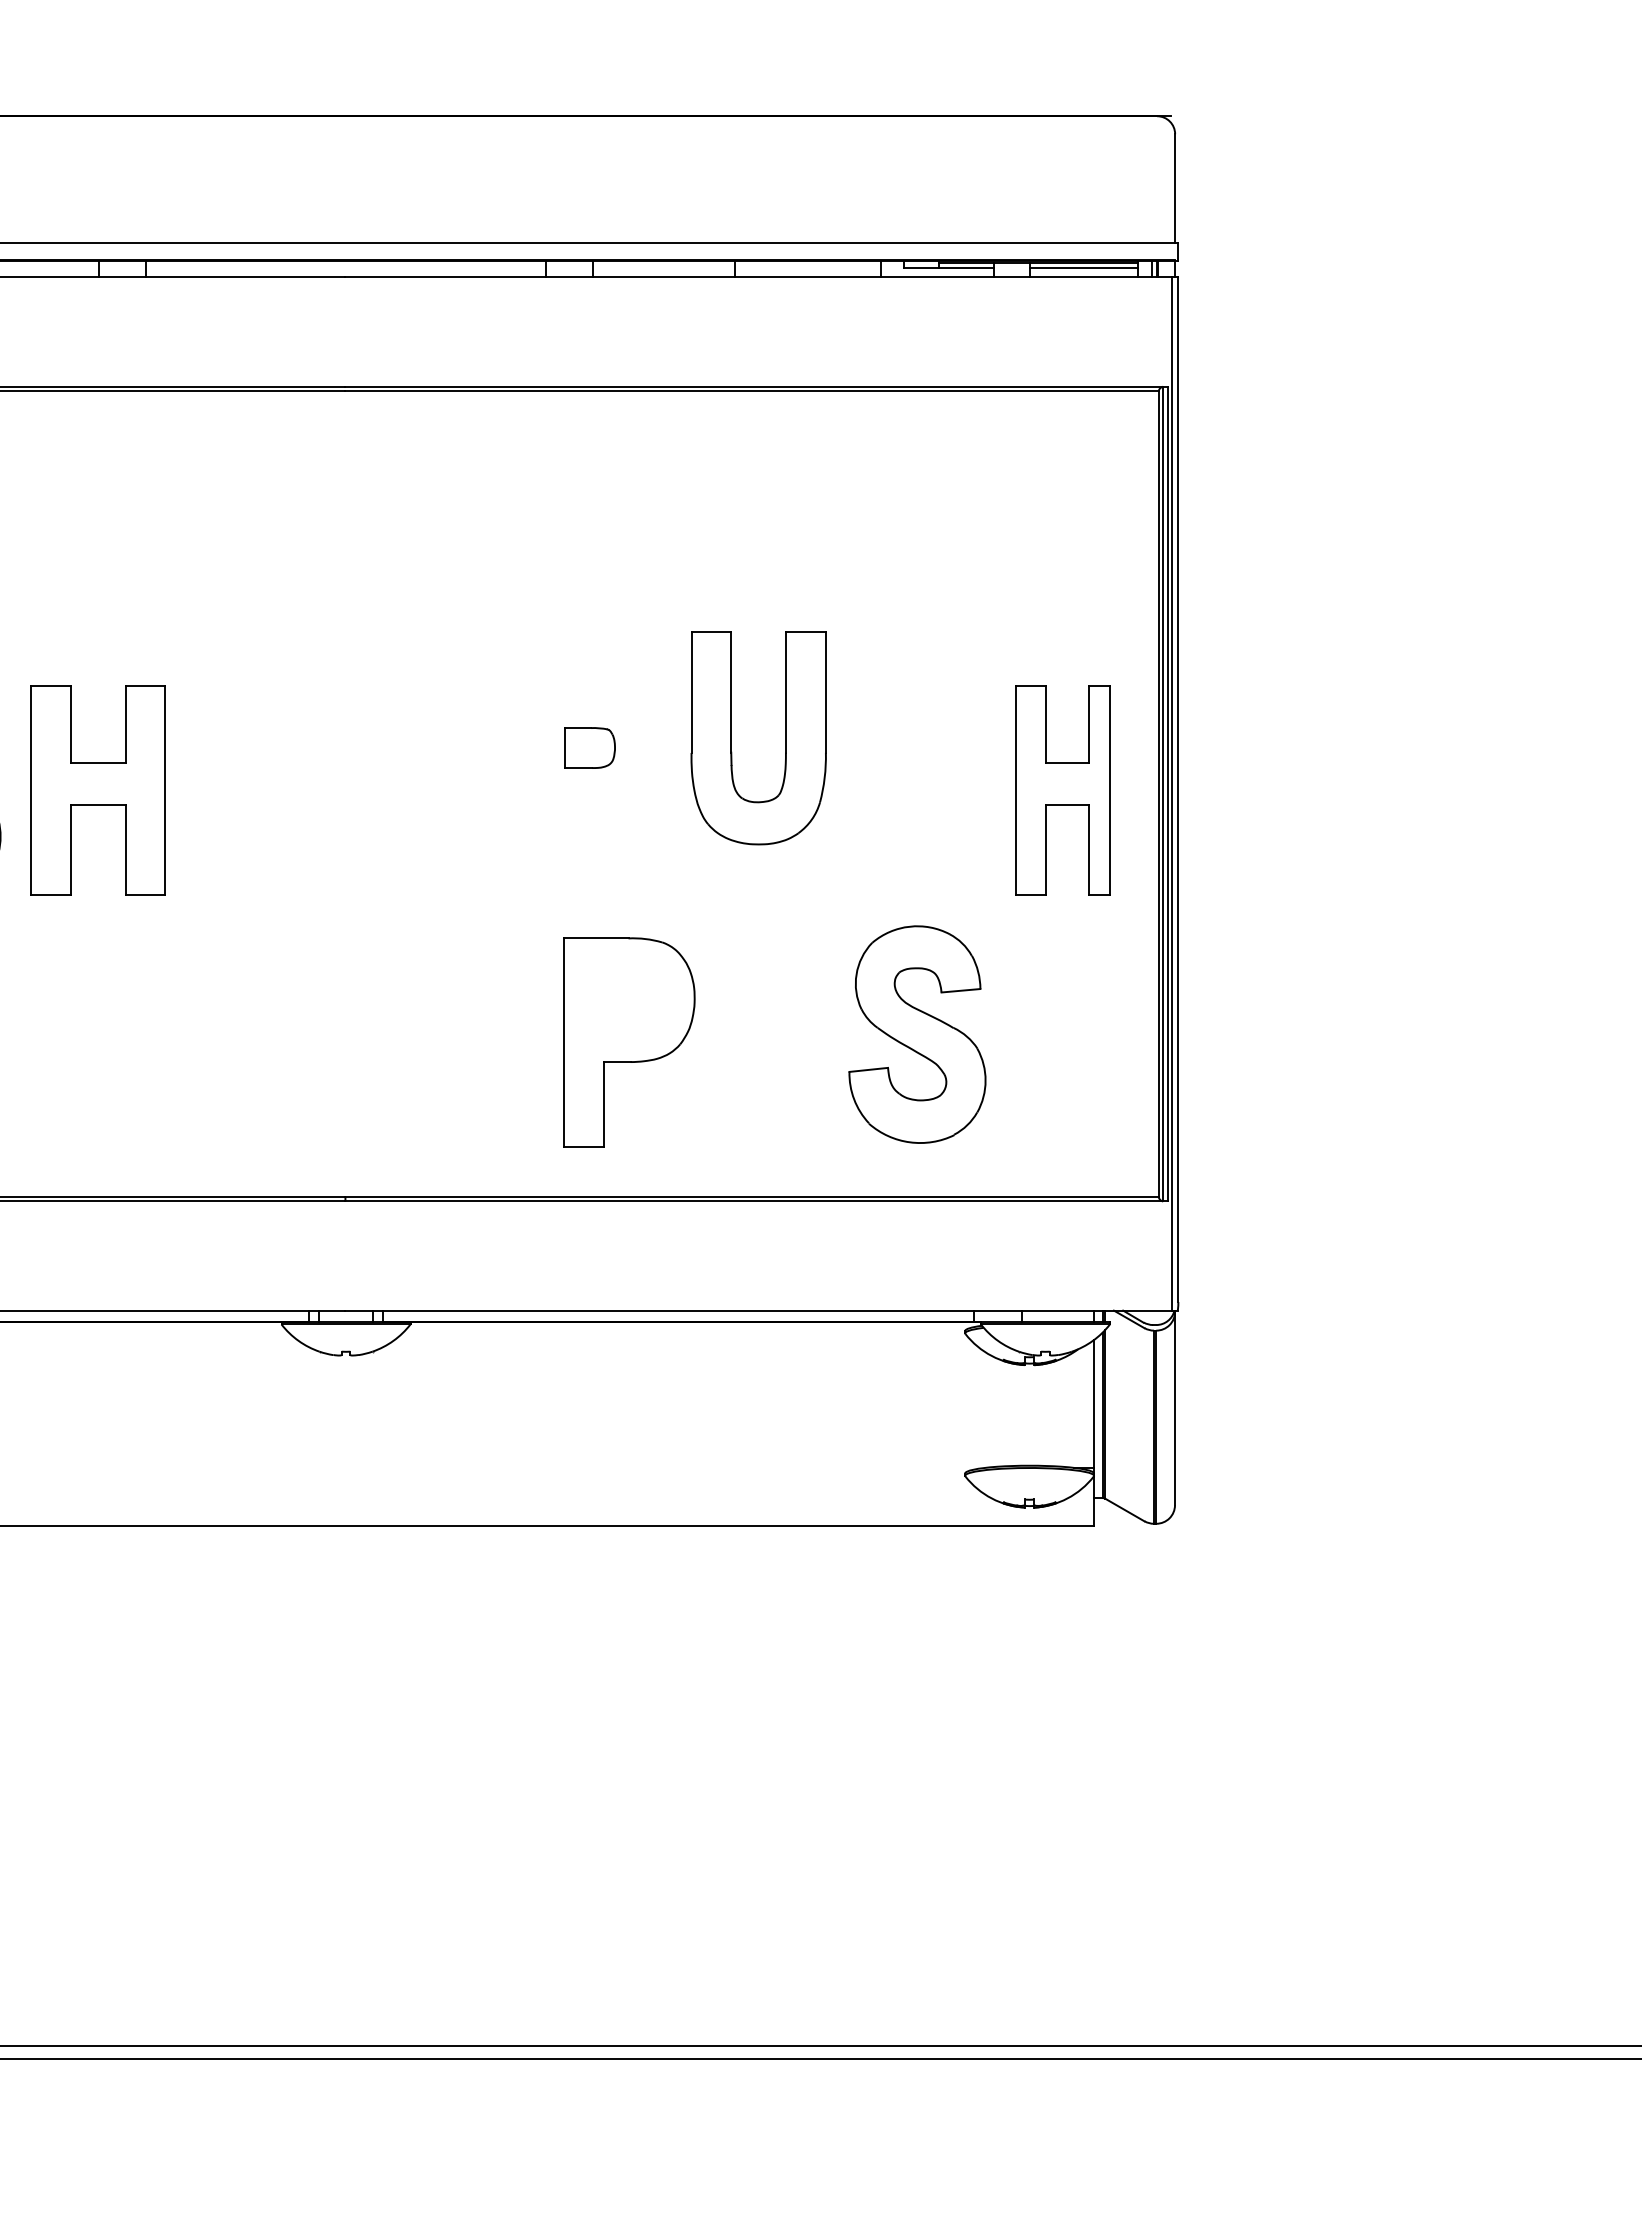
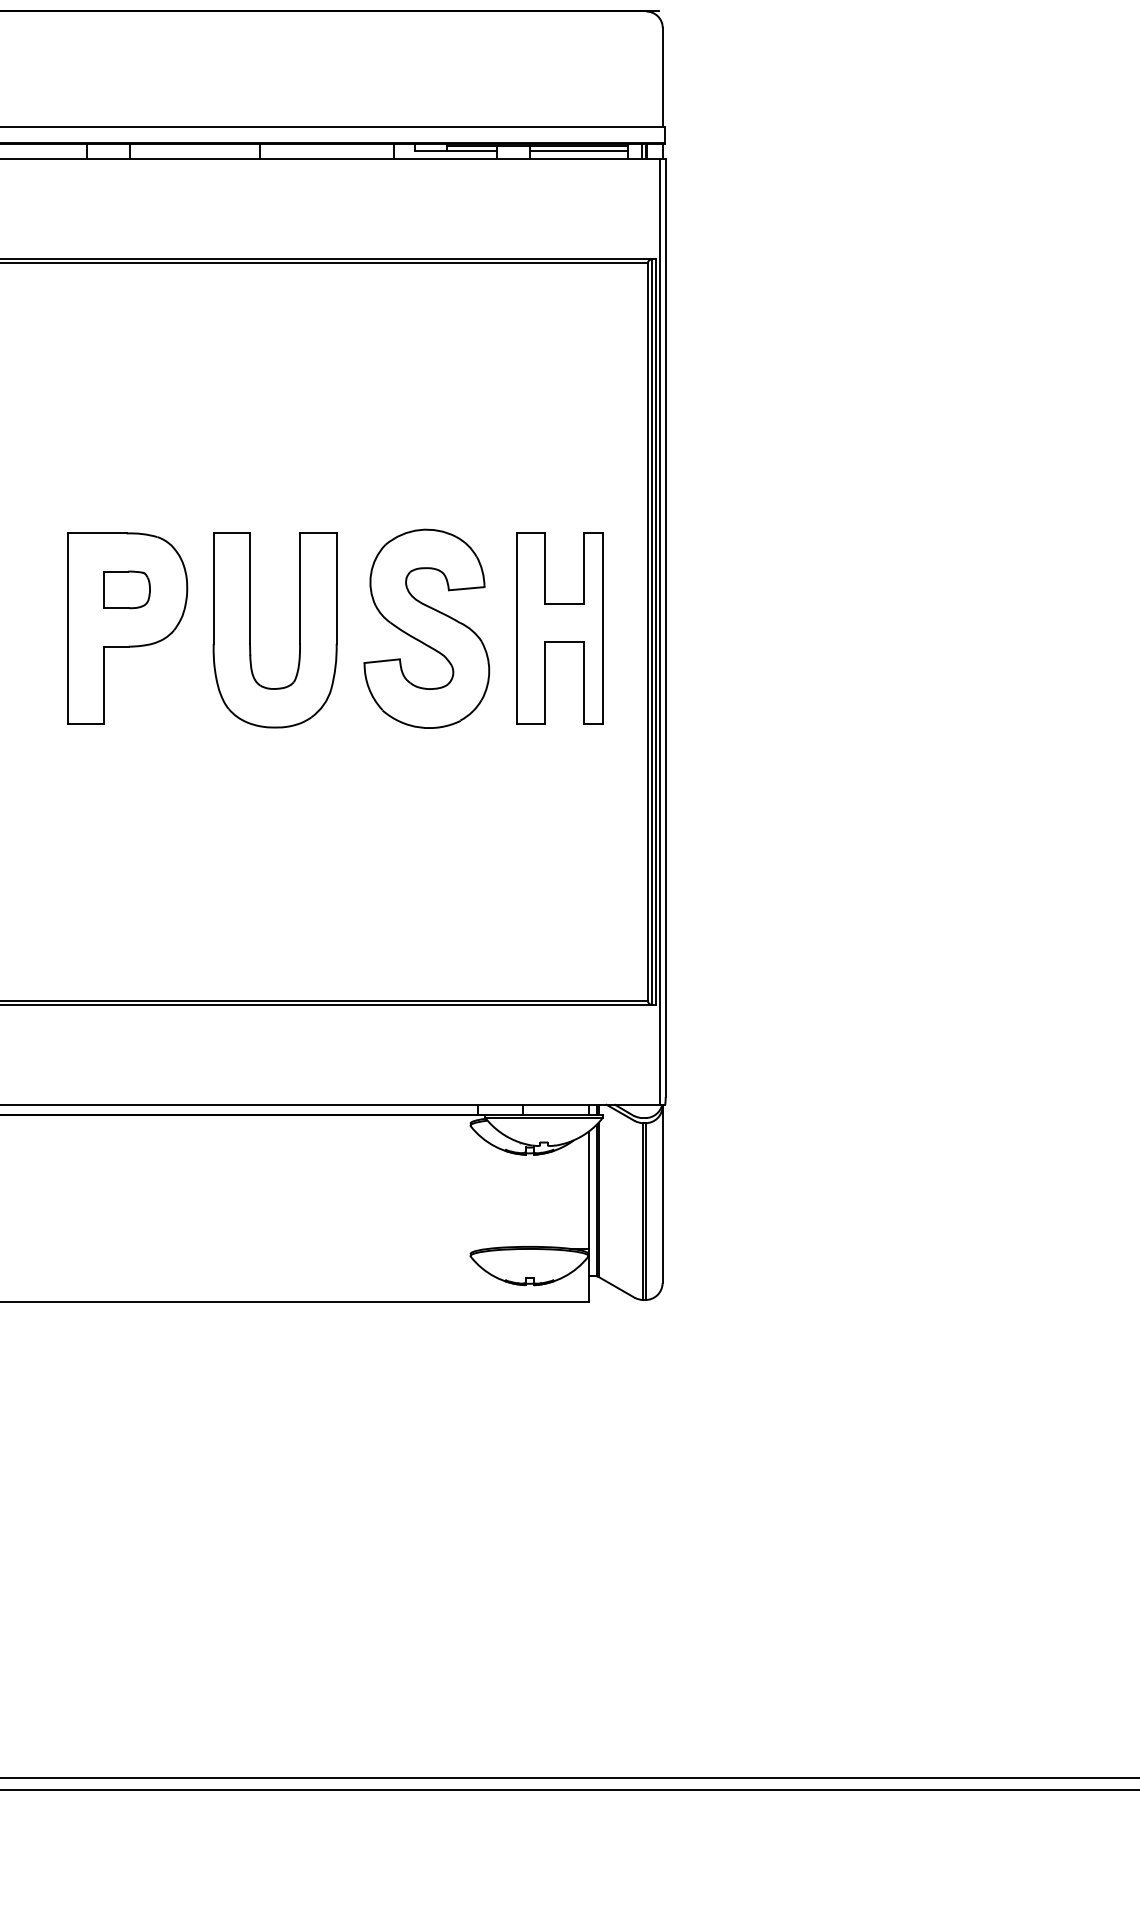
part: (731, 738) -> (250, 630), moved
part: (917, 1034) -> (426, 628), moved
part: (629, 1042) -> (127, 628), moved

